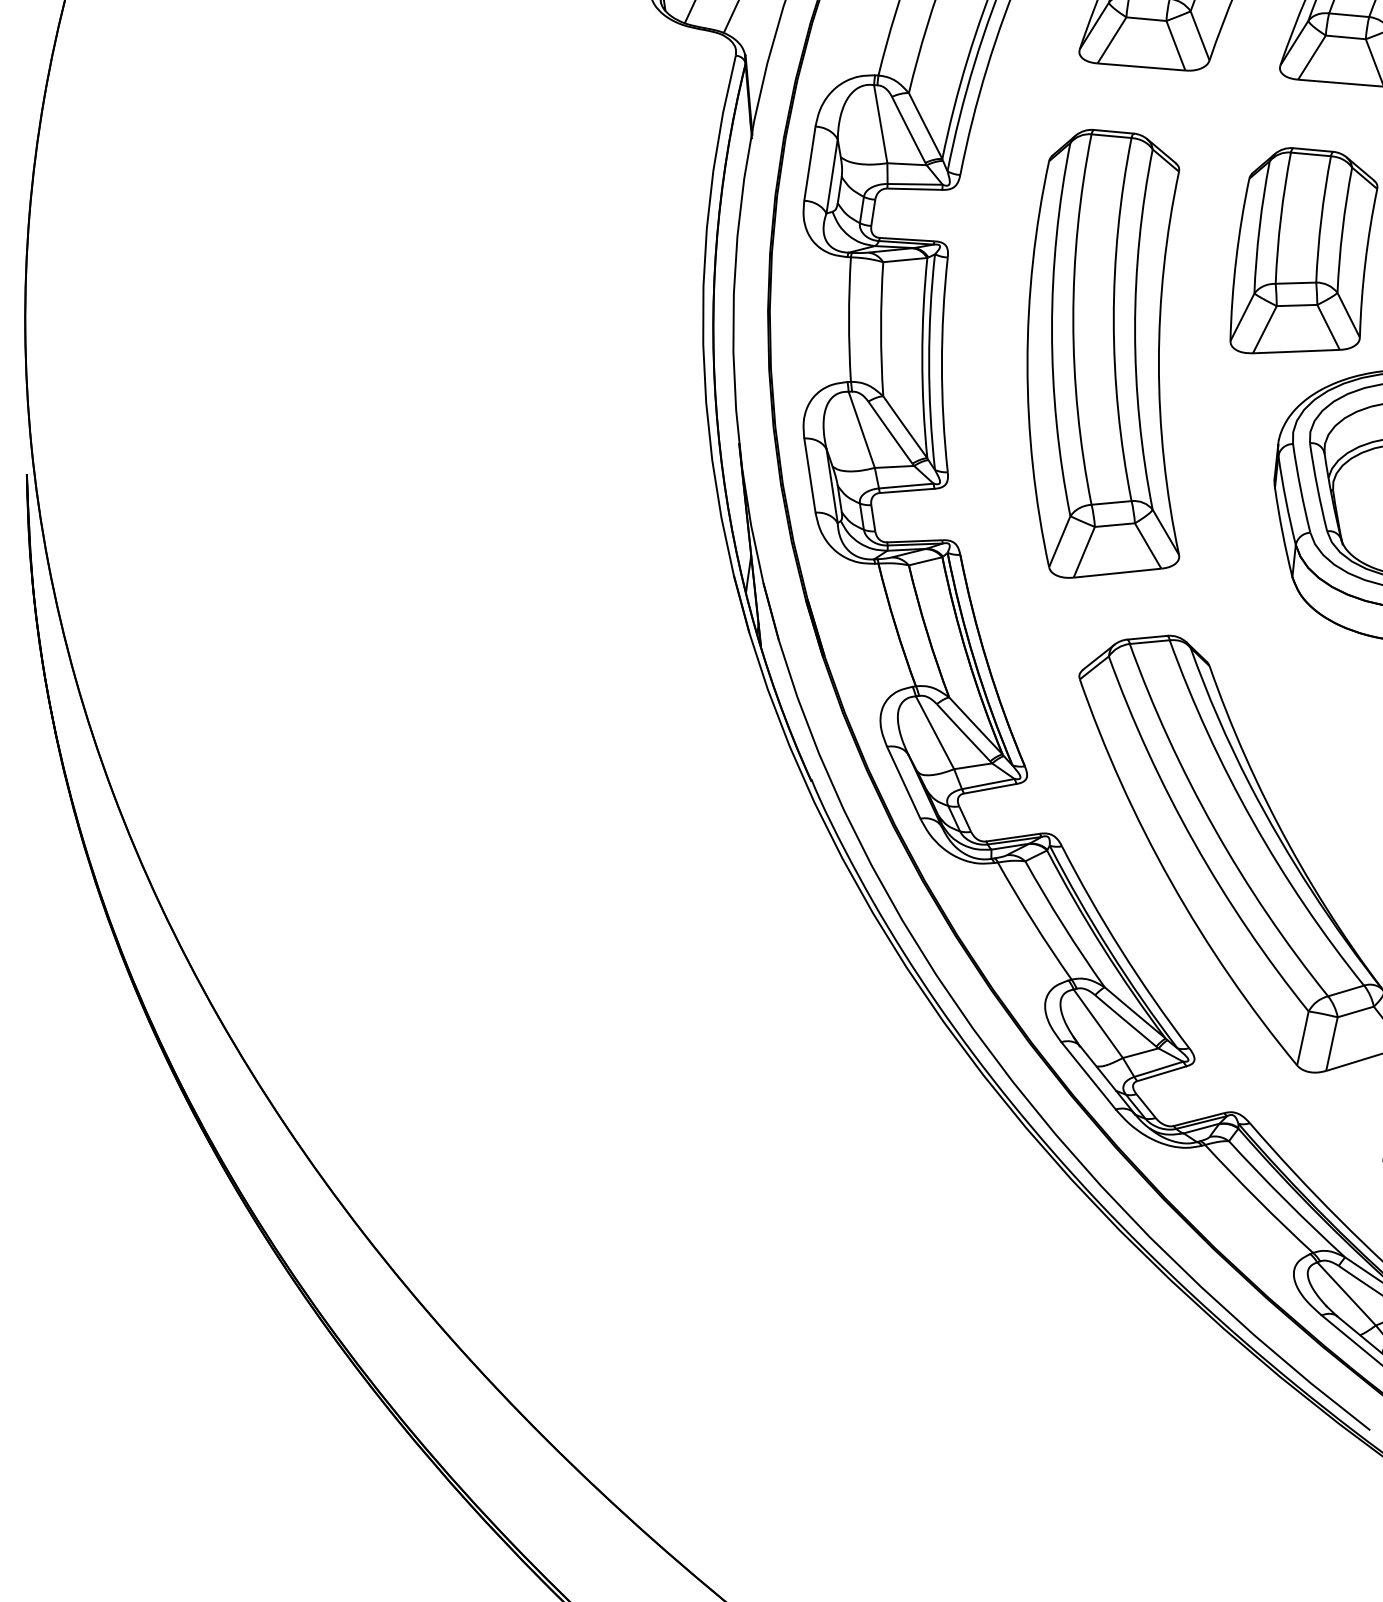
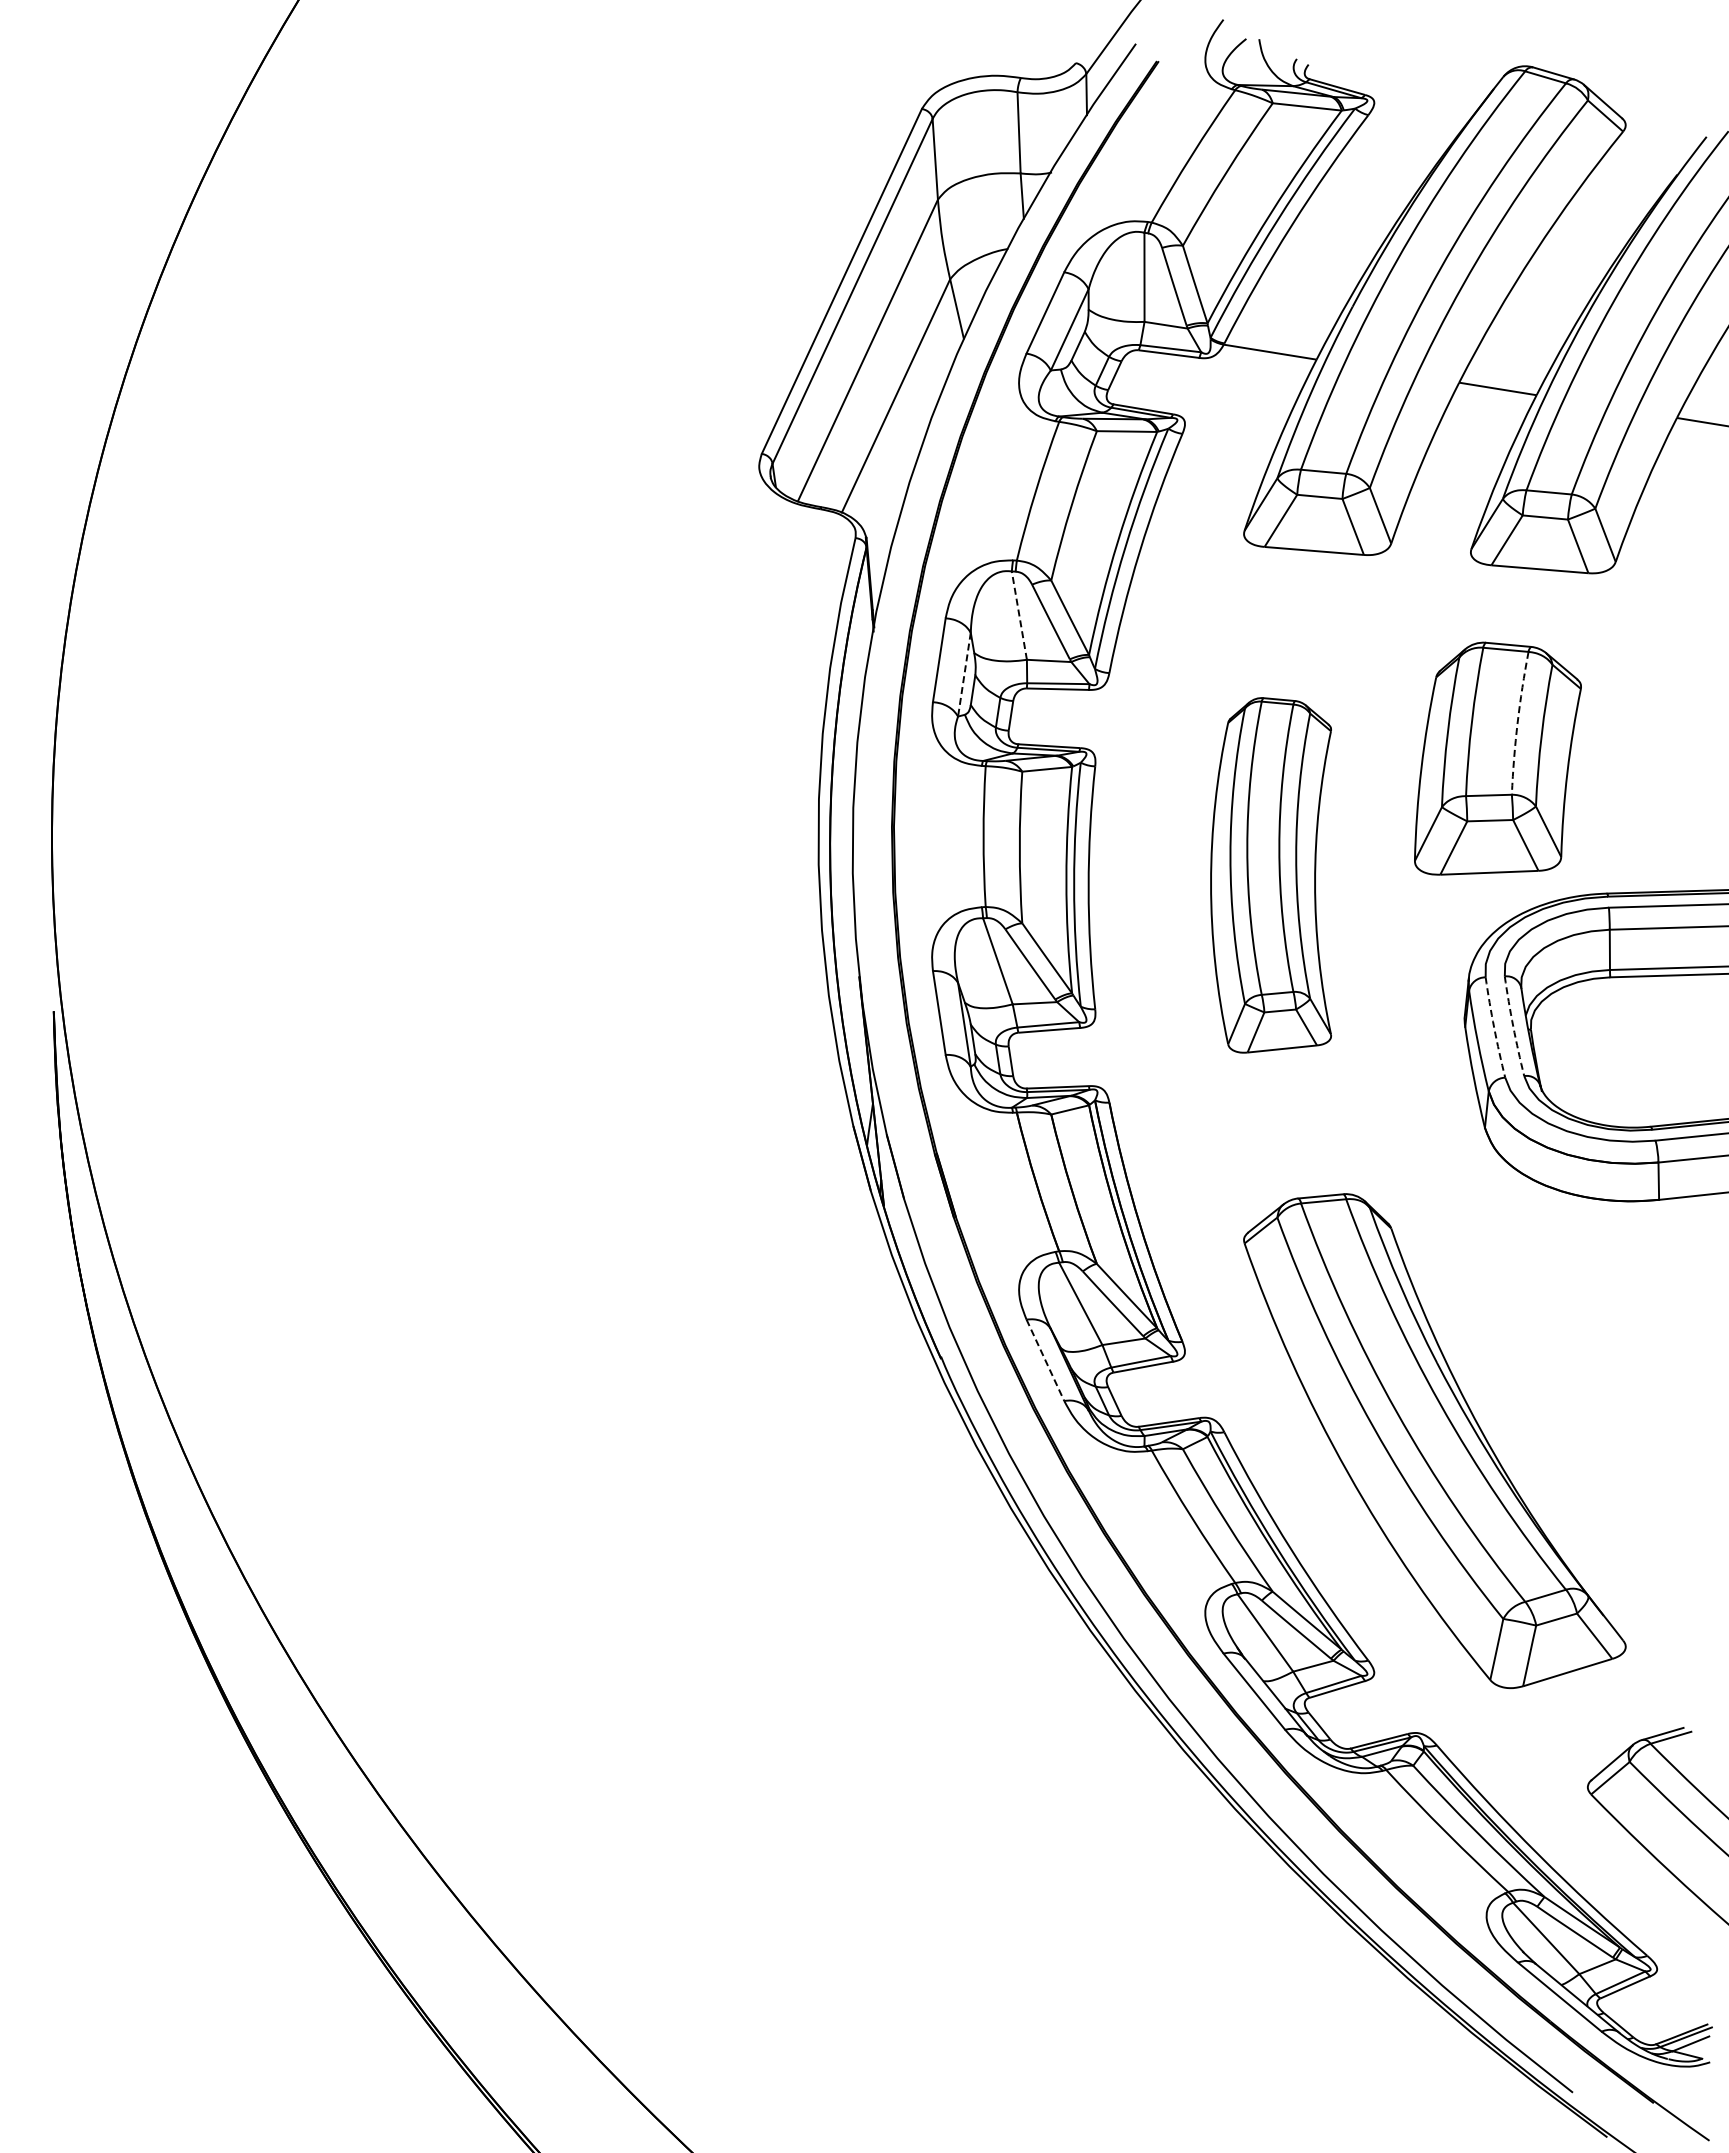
line: (880, 124) -> (1019, 615), solid -> dashed
line: (832, 177) -> (964, 675), solid -> dashed
arc: (1321, 219) -> (1517, 723), solid -> dashed
part: (1102, 353) -> (1270, 875), size x0.7
arc: (1317, 487) -> (1513, 1026), solid -> dashed
arc: (1300, 488) -> (1494, 1027), solid -> dashed
line: (903, 782) -> (1045, 1360), solid -> dashed

